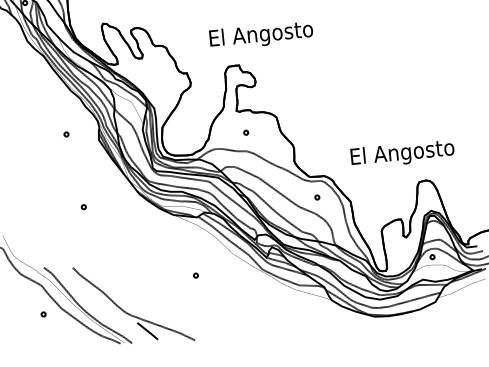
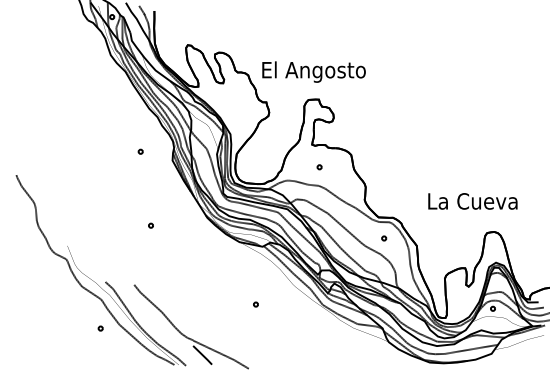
text: (260, 35) -> (313, 71), moved
text: (402, 154) -> (473, 203), El Angosto -> La Cueva

